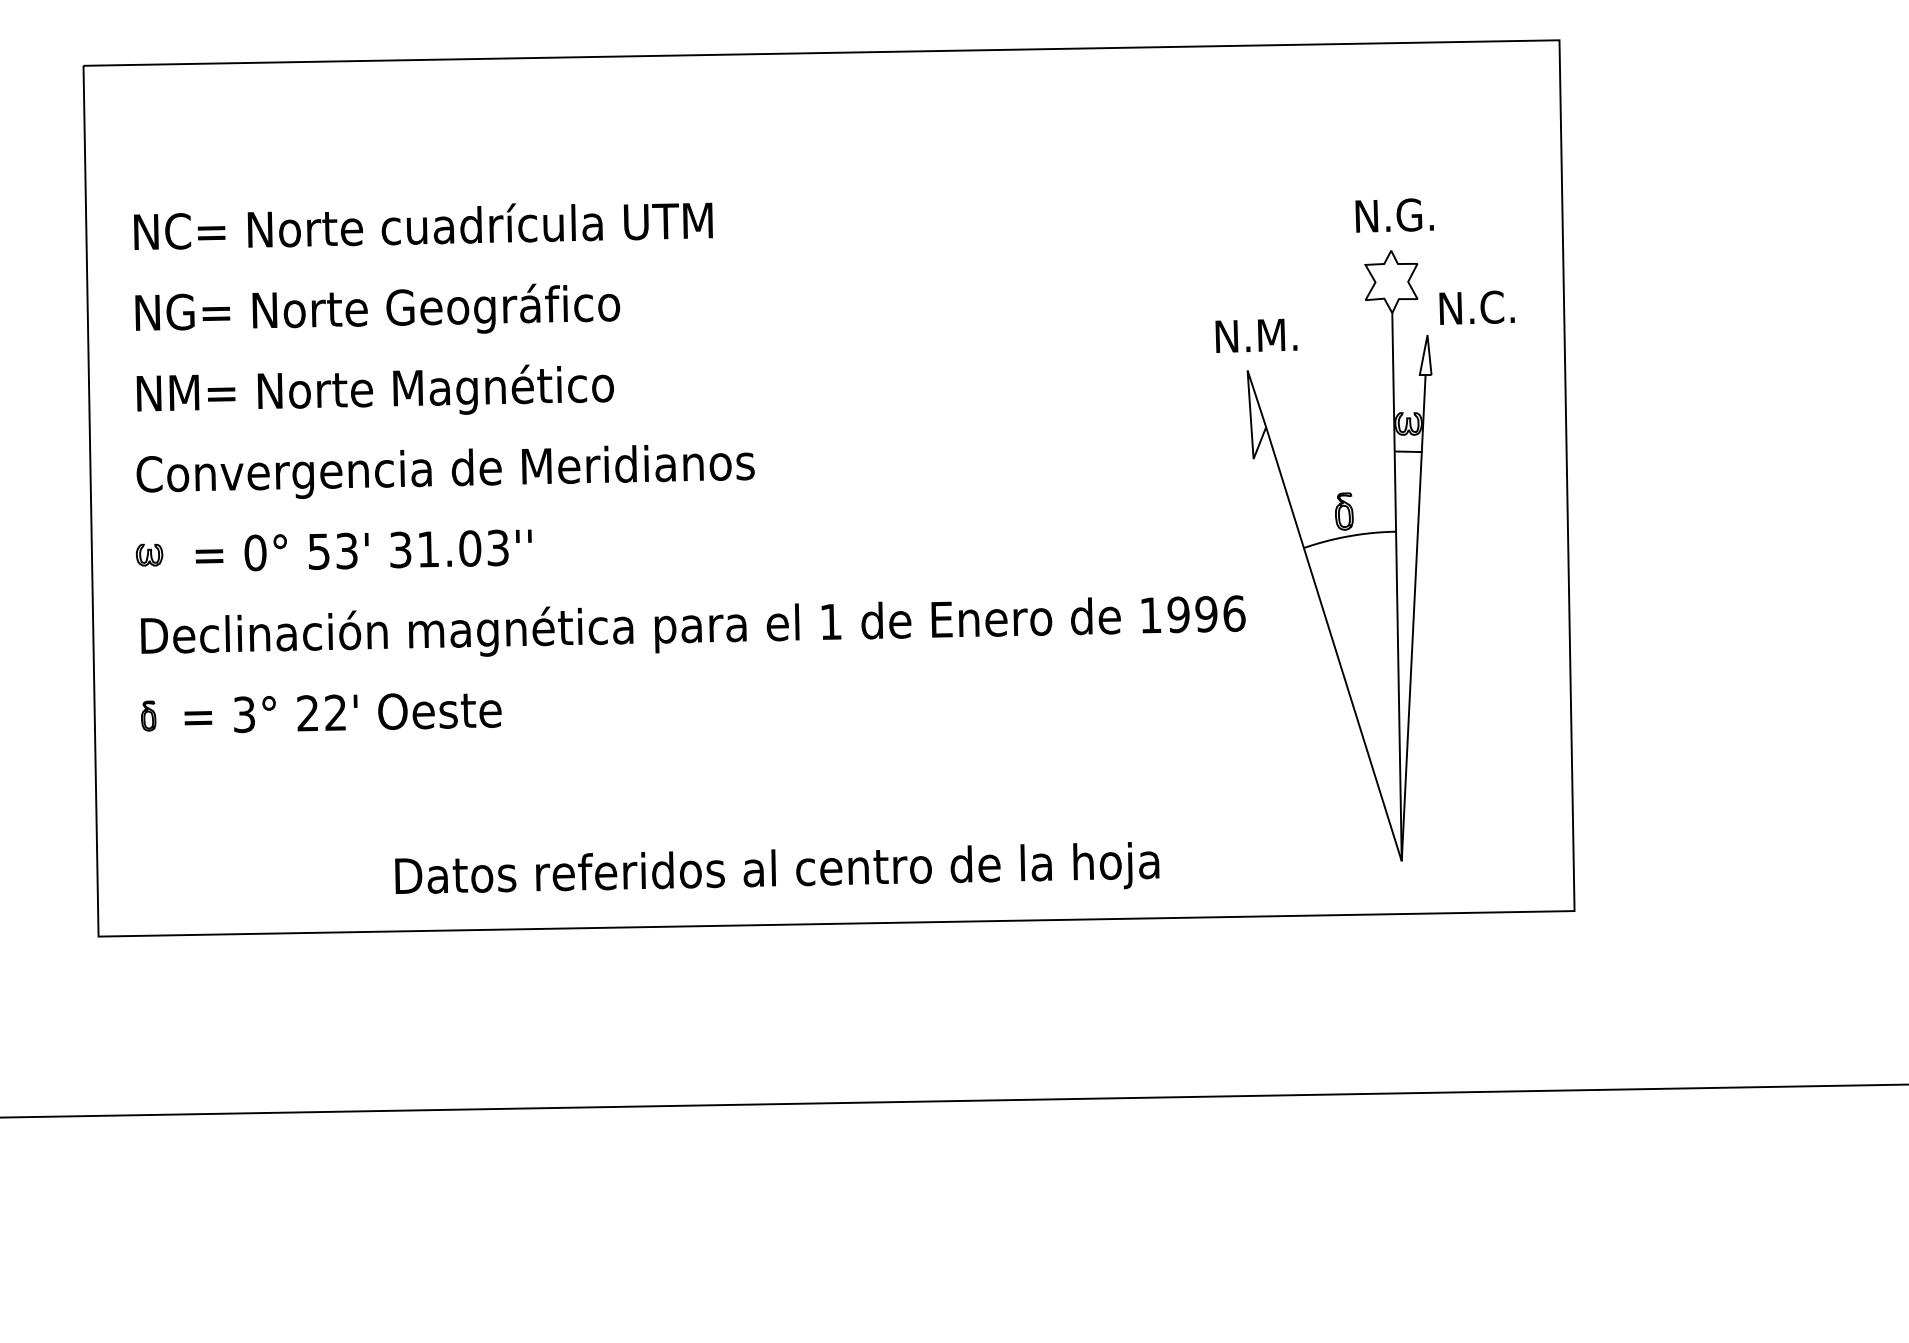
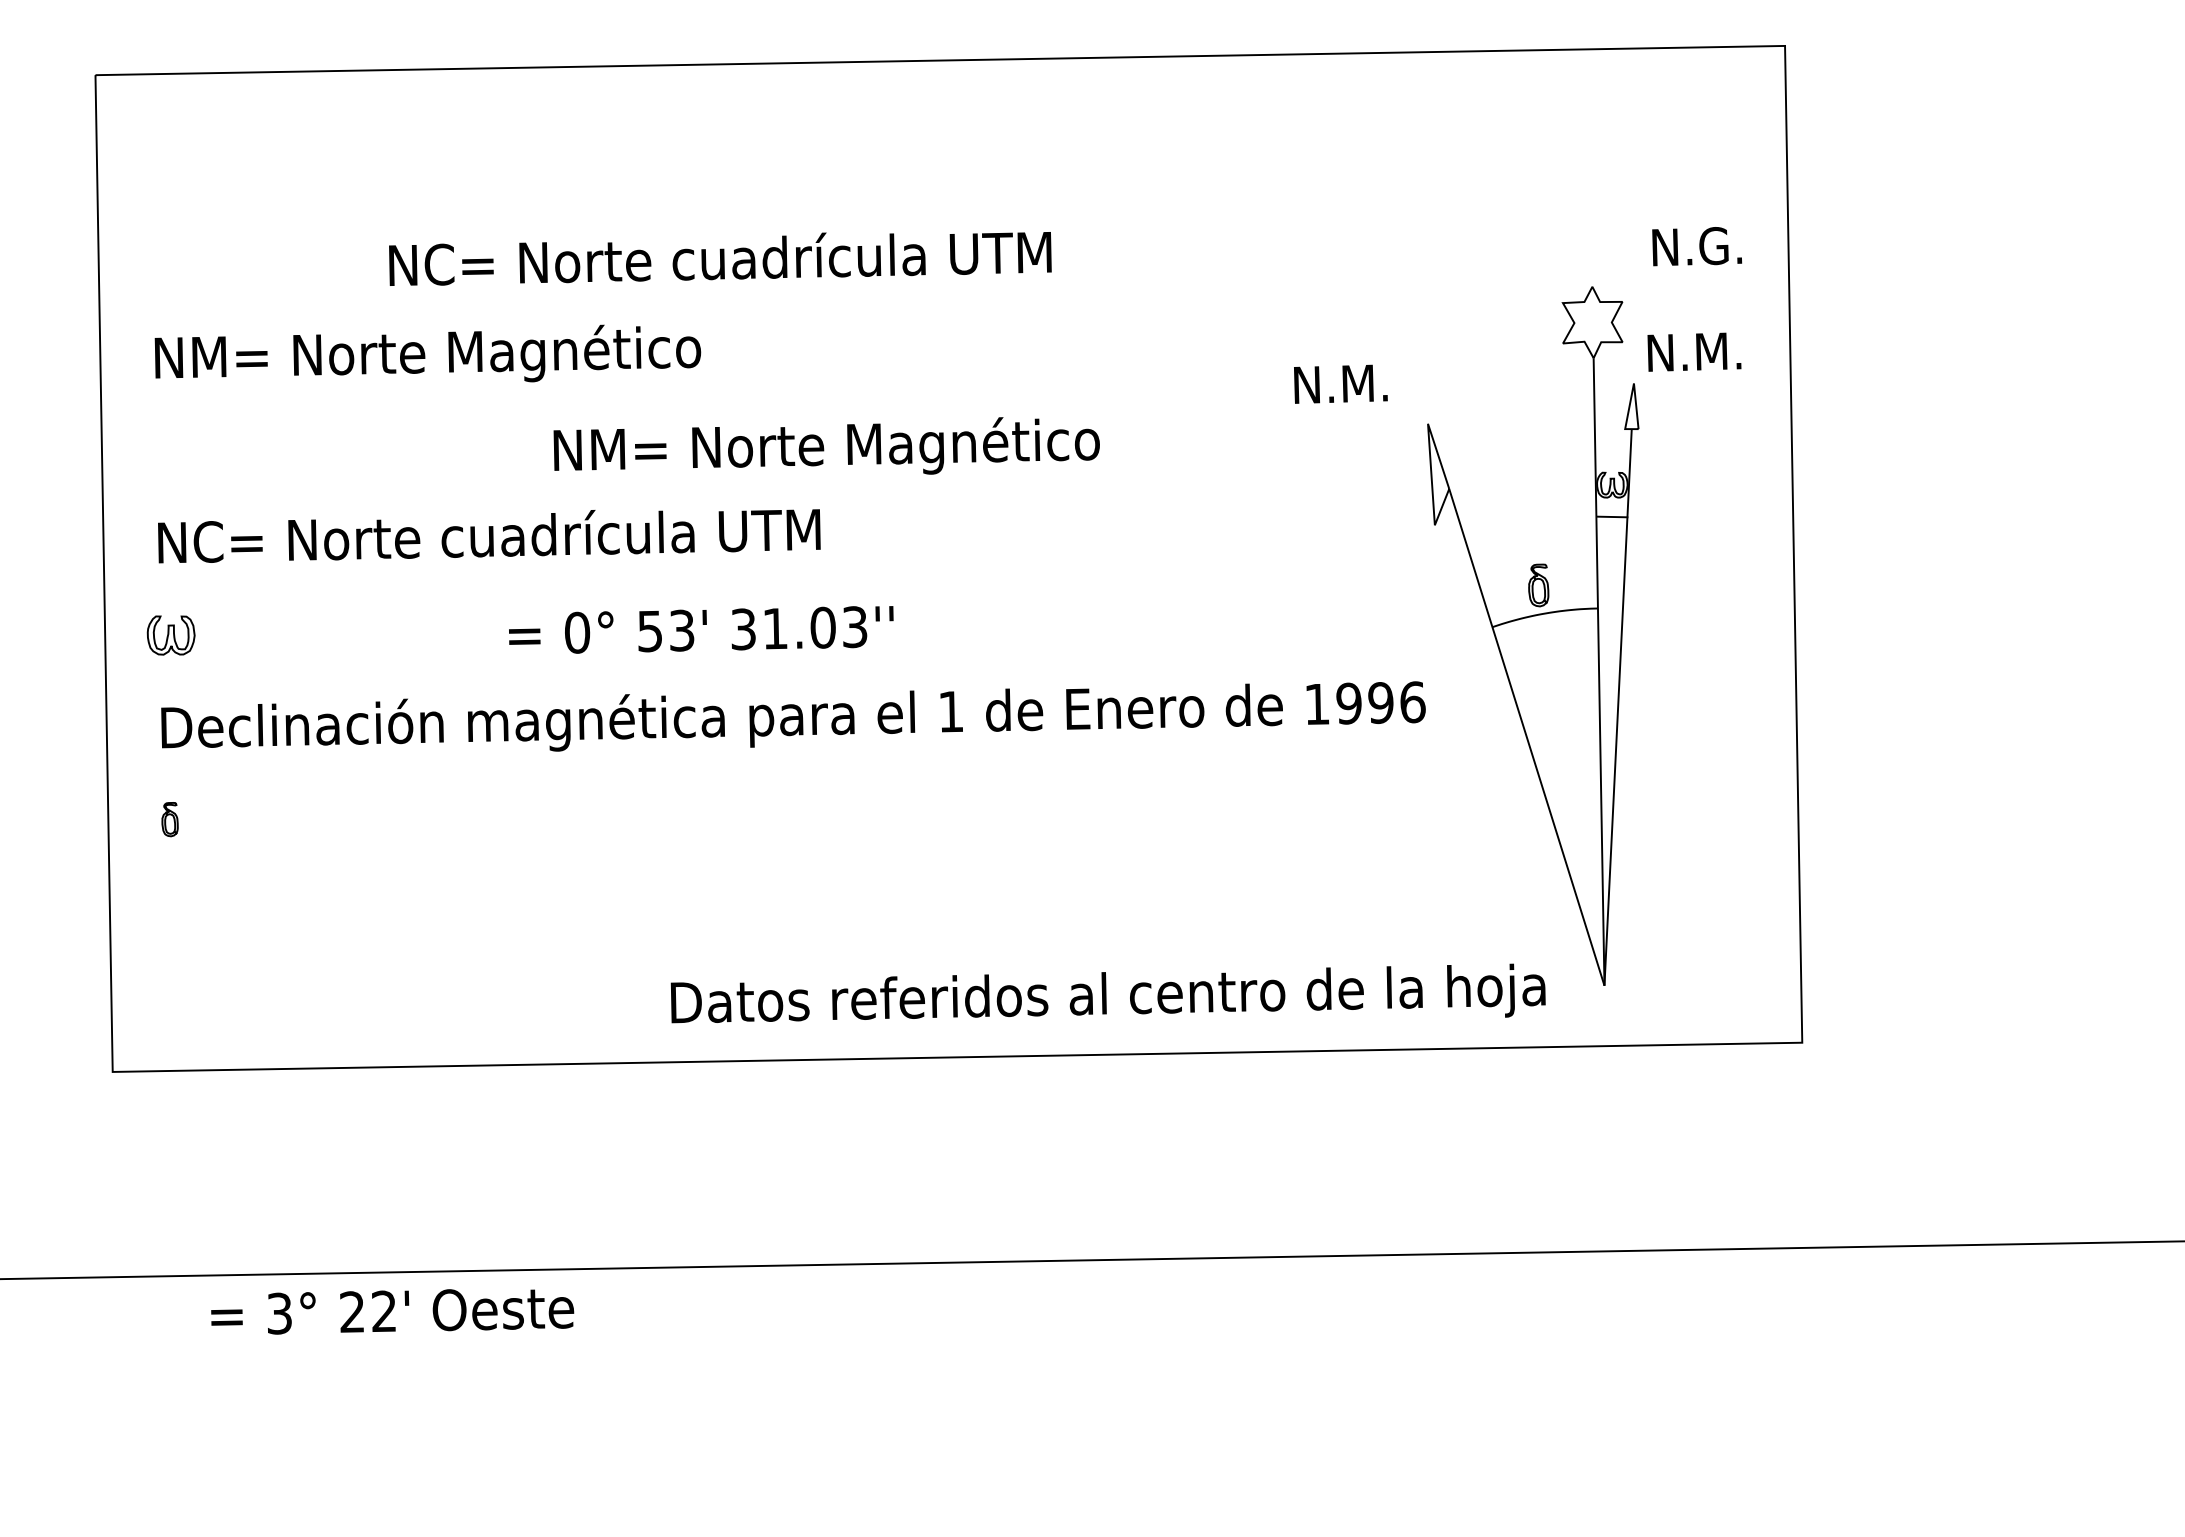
text: (1394, 215) -> (1696, 246), moved
text: (423, 225) -> (720, 257), moved
text: (1500, 306) -> (1717, 350), N.C. -> N.M.
text: (393, 308) -> (450, 352), NG= Norte Geográfico -> NM= Norte Magnético
text: (1256, 335) -> (1340, 383), moved
text: (374, 389) -> (825, 445), moved
text: (445, 471) -> (509, 539), Convergencia de Meridianos -> NC= Norte cuadrícula UTM
text: (363, 550) -> (701, 629), moved
part: (149, 554) -> (171, 634), size x1.6
text: (342, 713) -> (391, 1312), moved
text: (777, 867) -> (1108, 992), moved

